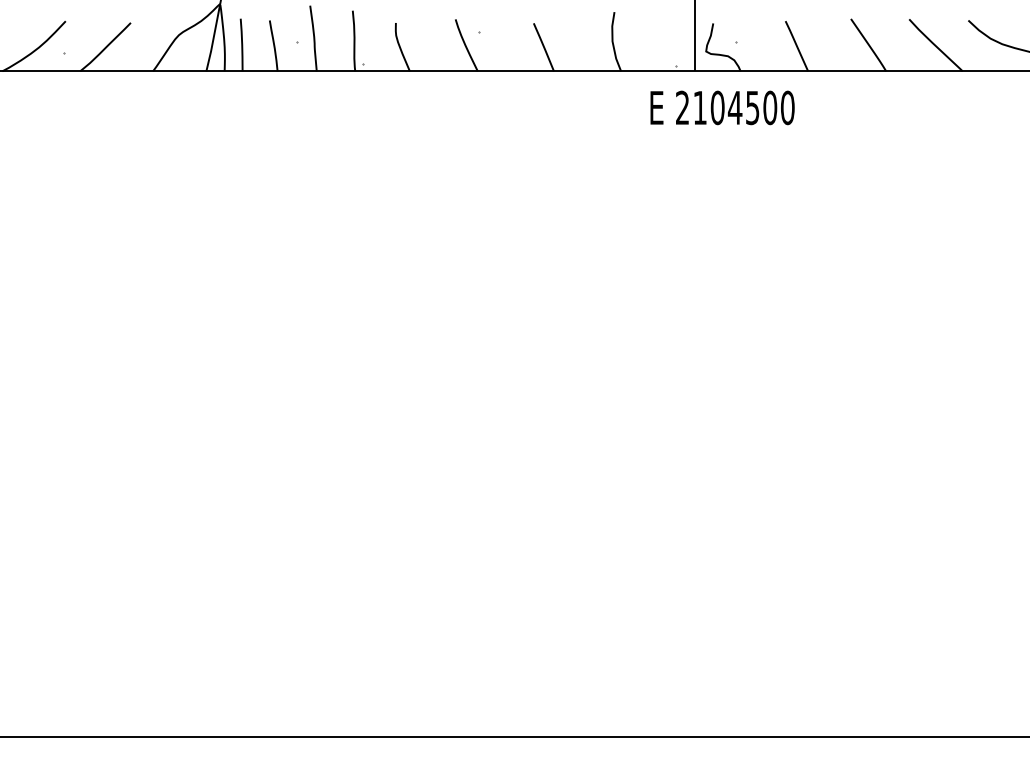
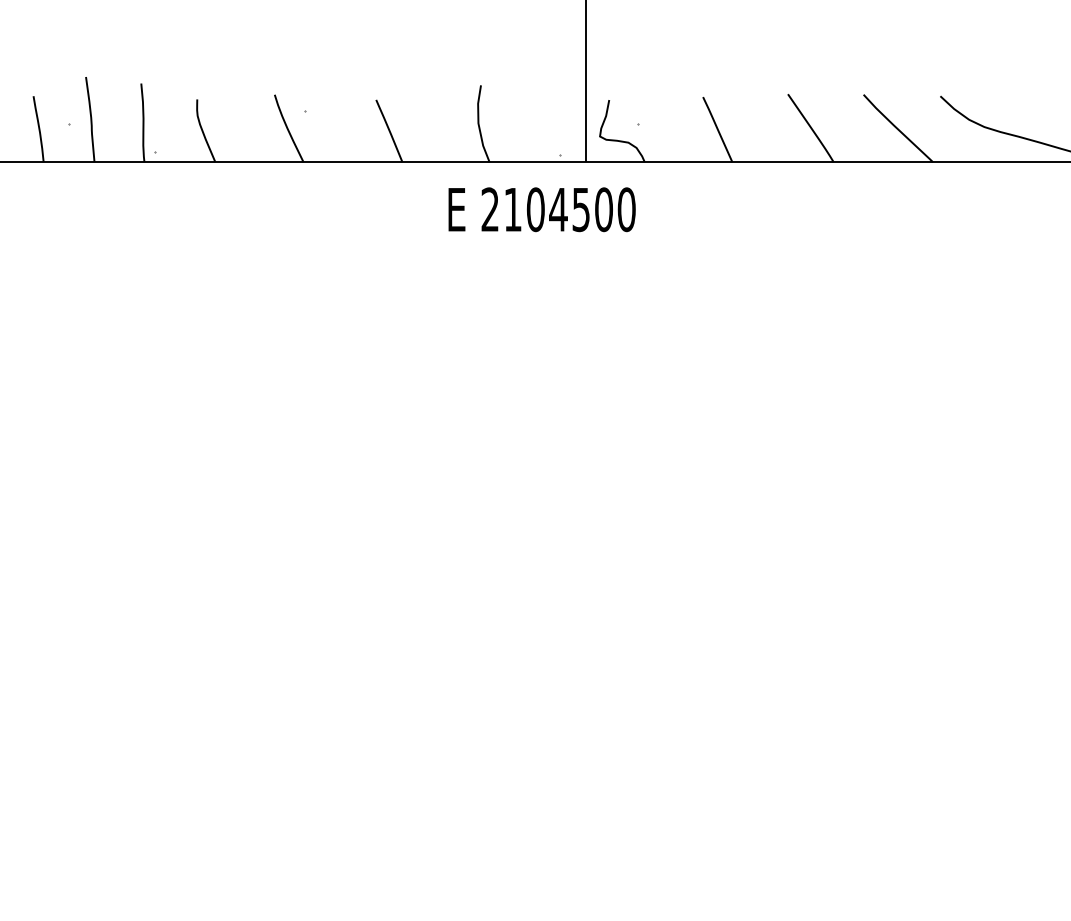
text: (722, 107) -> (542, 209), moved

